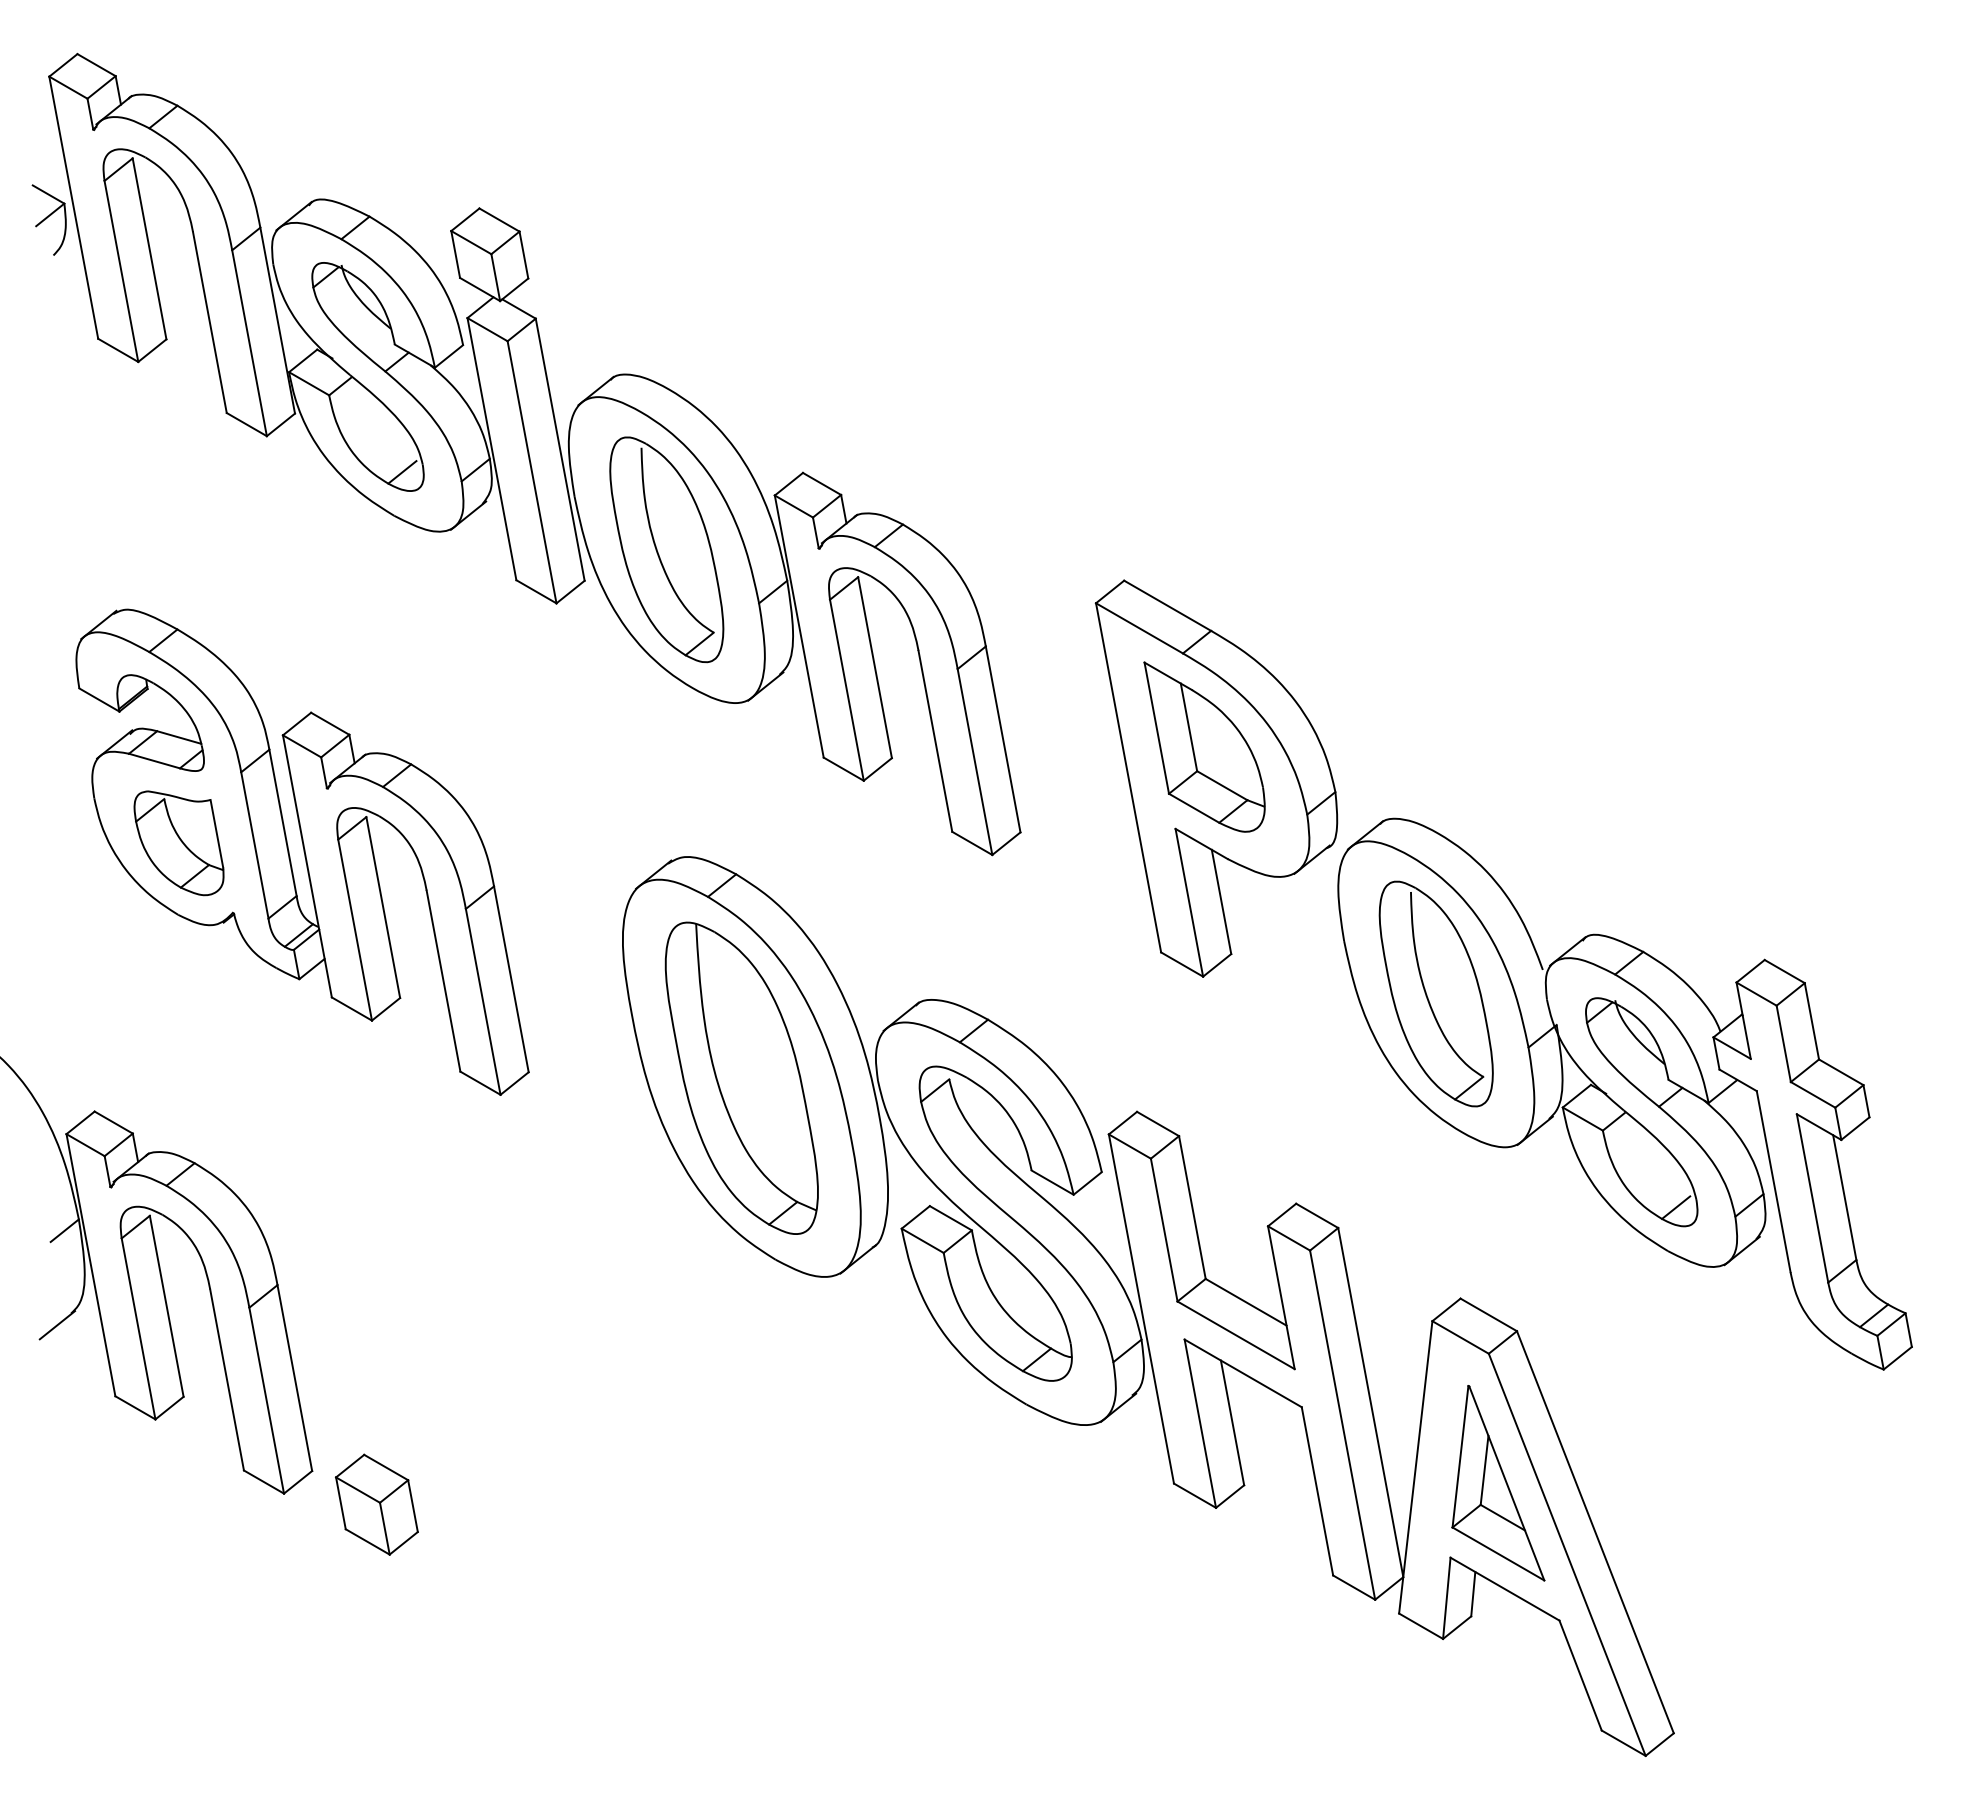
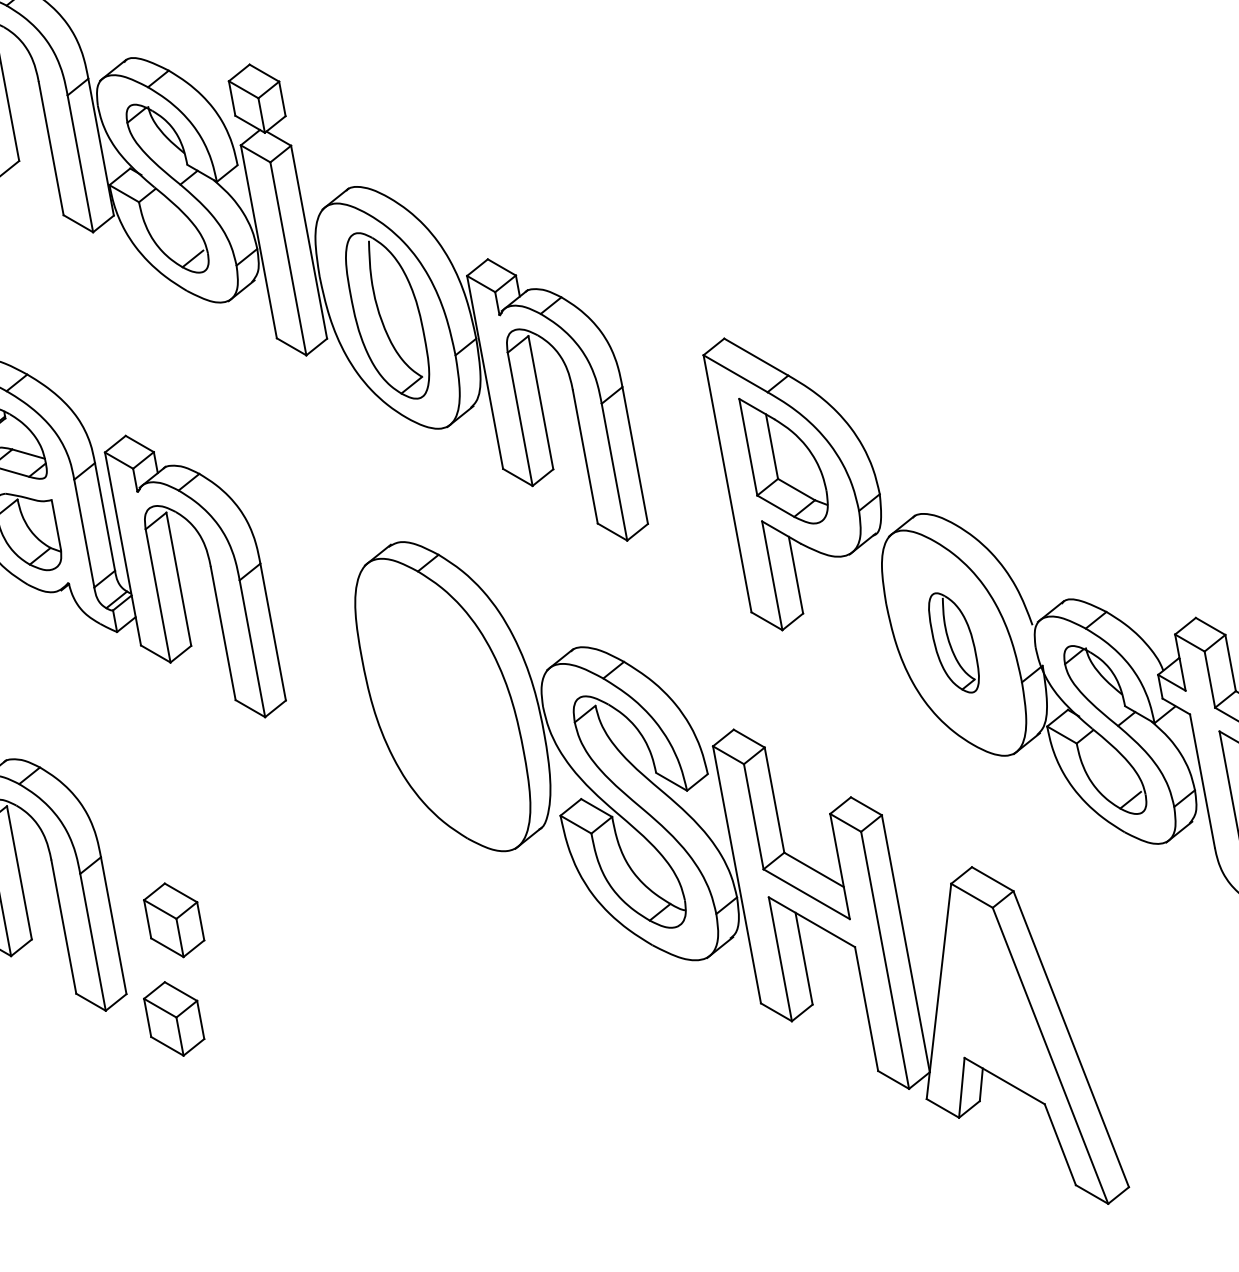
part: (1435, 993) -> (953, 642), size x0.6
part: (741, 1077) -> (442, 704), removed
part: (376, 1370) -> (173, 920), added
part: (1498, 1483) -> (999, 1003), removed

